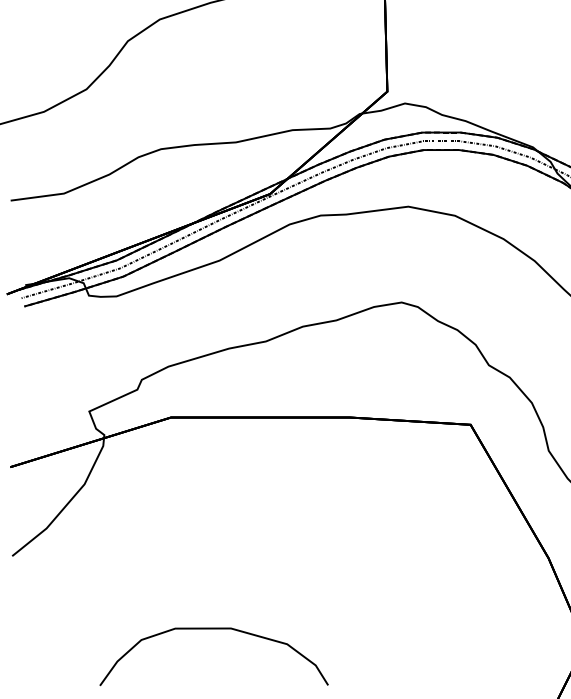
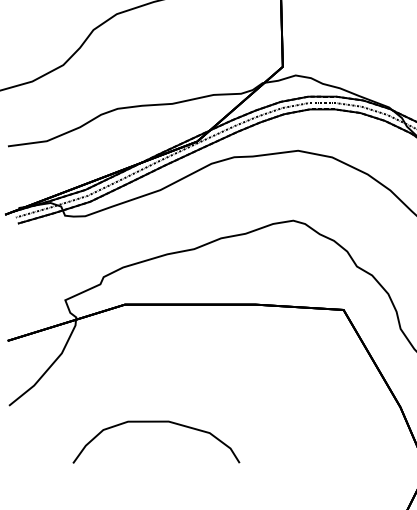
curve: (214, 629) -> (156, 422), moved

